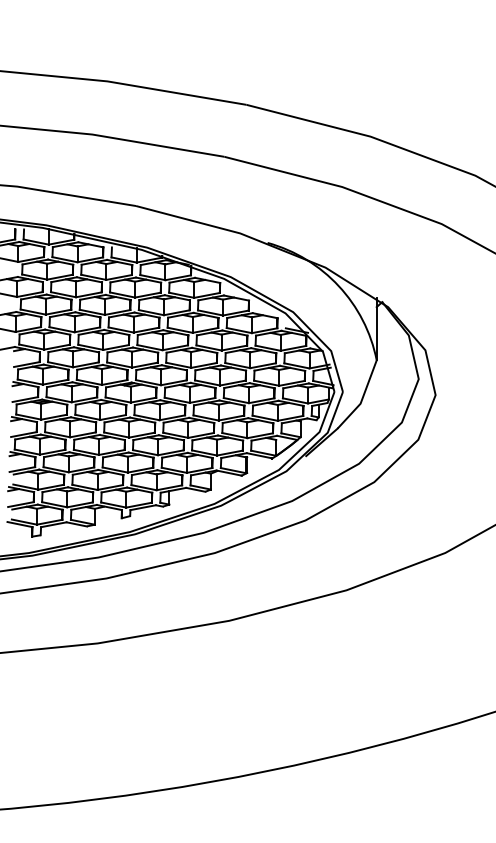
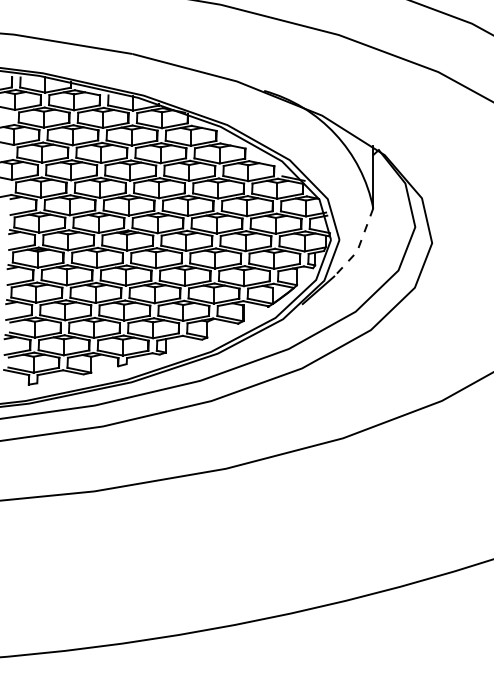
line: (362, 398) -> (359, 246), solid -> dashed

